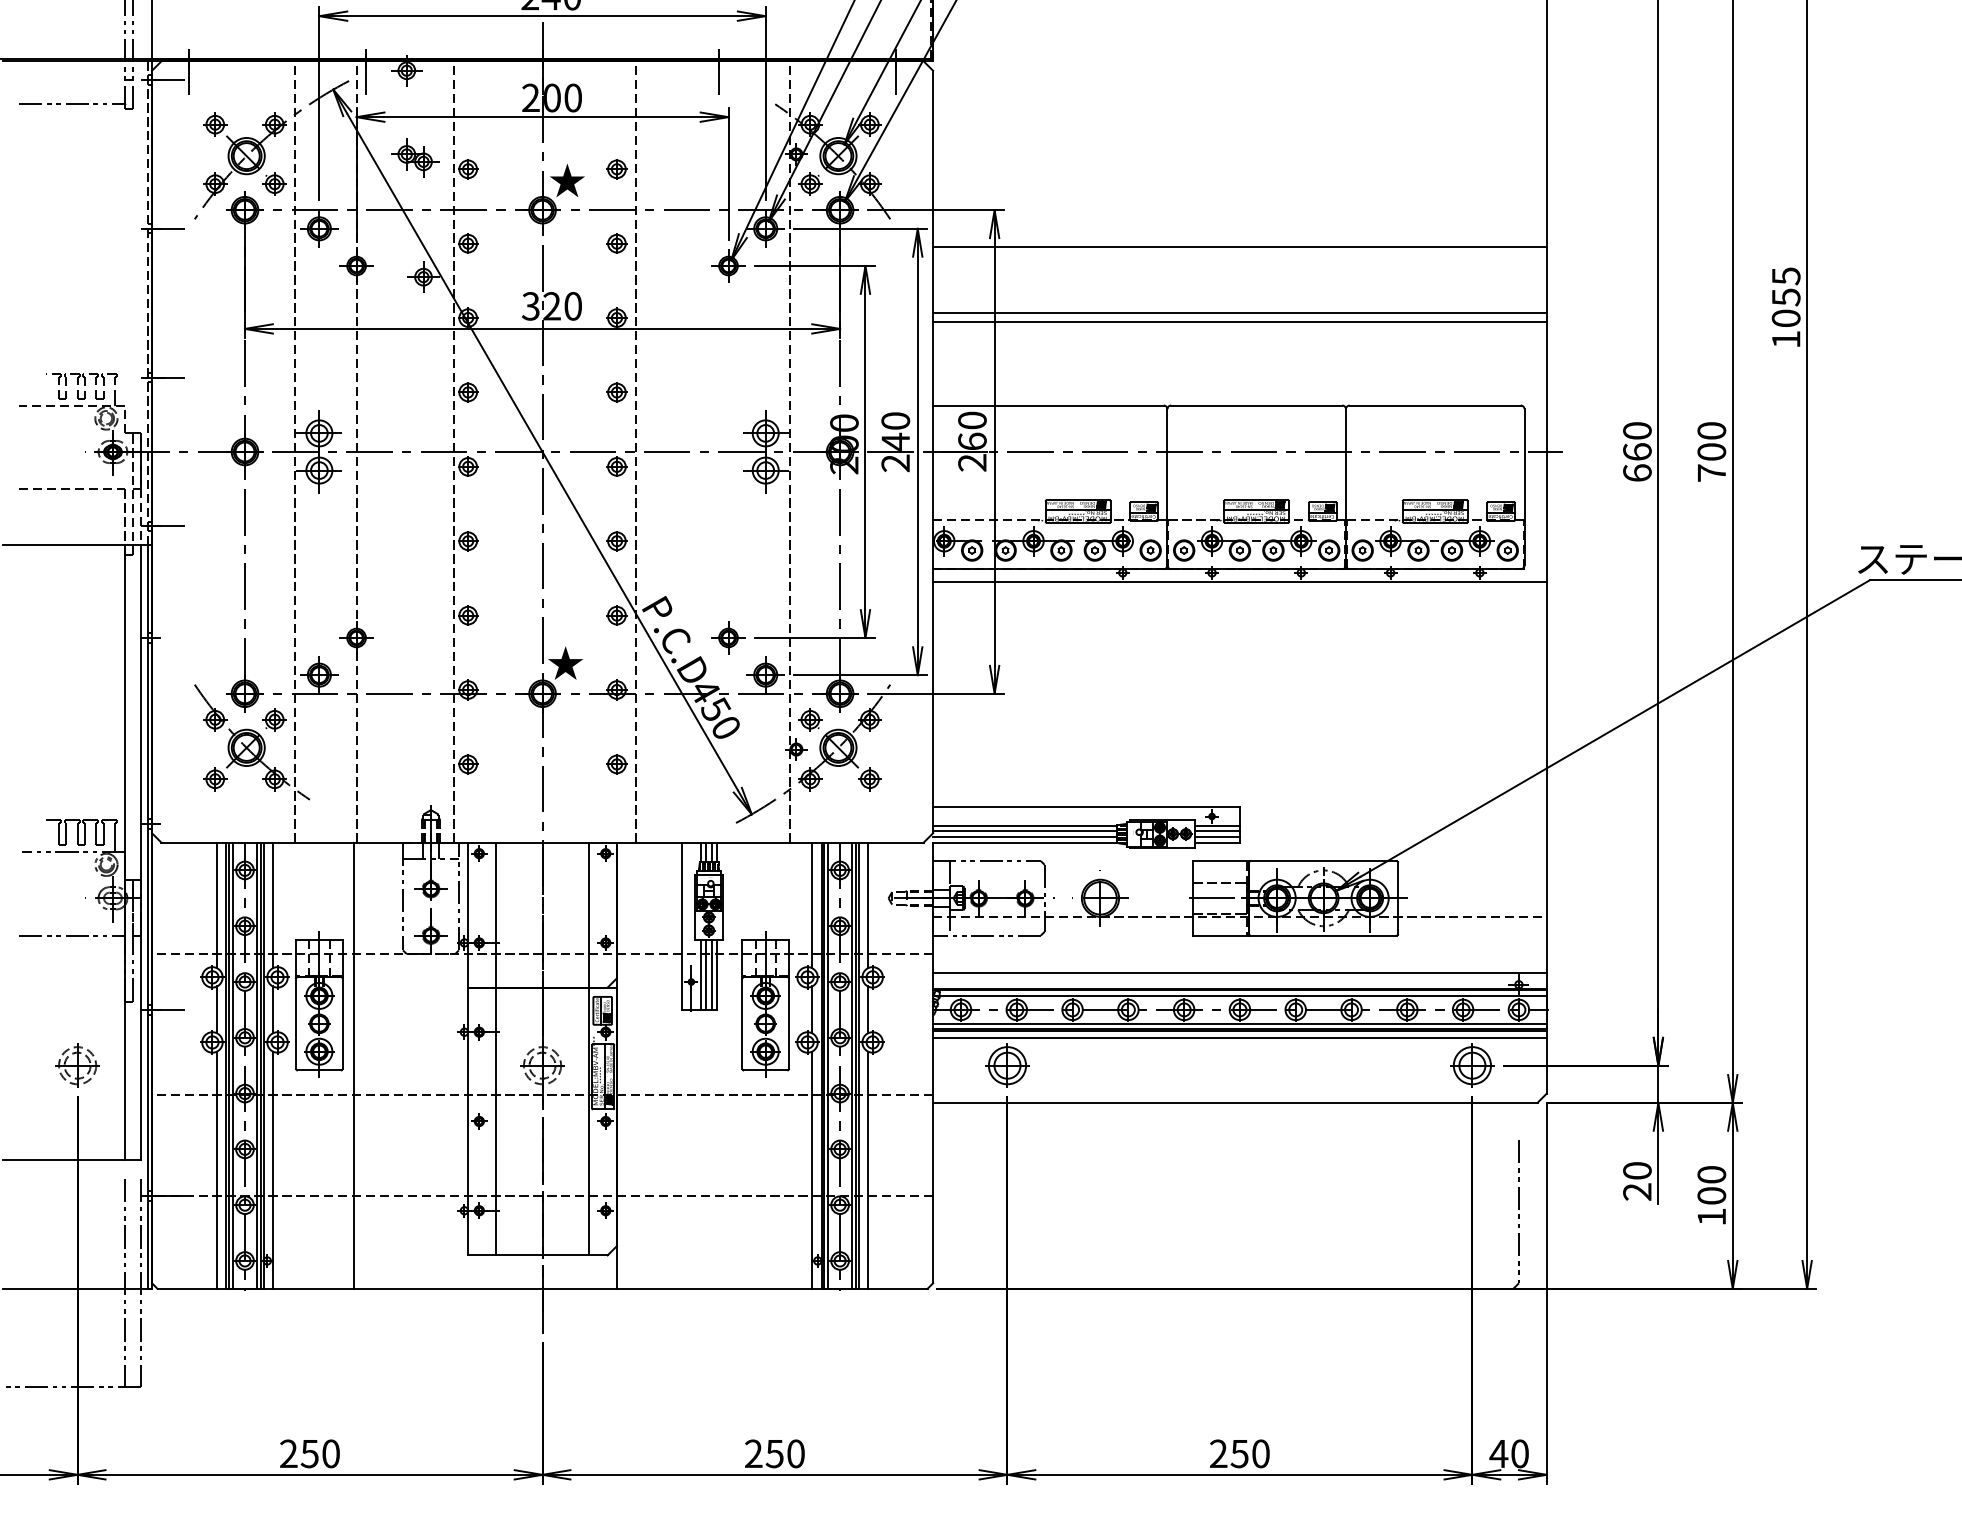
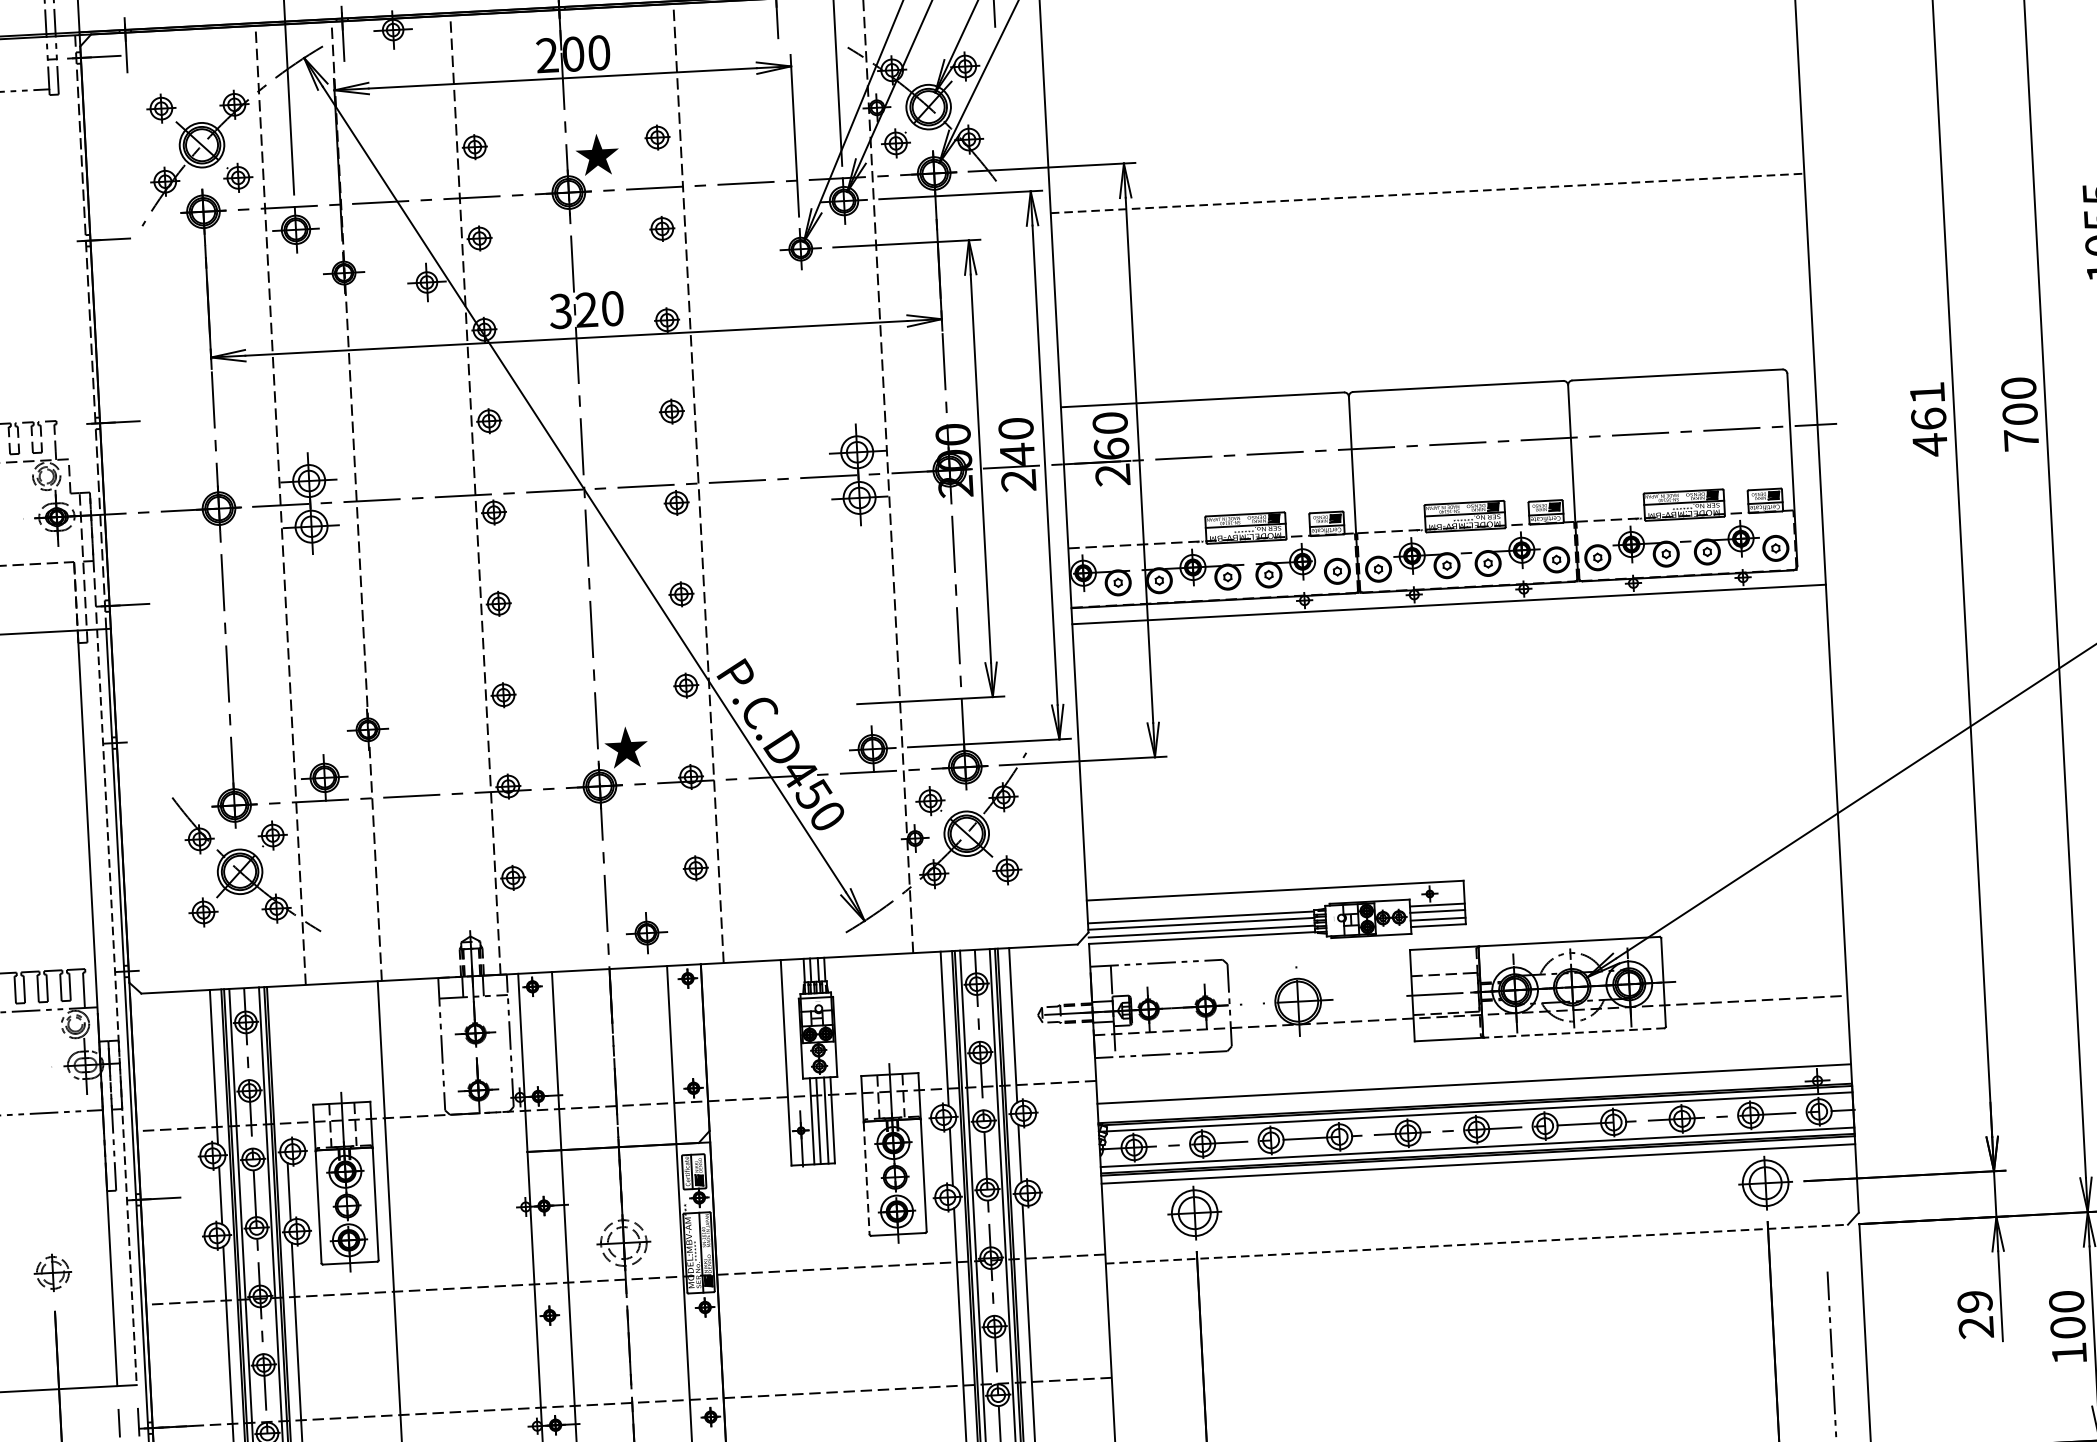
part: (415, 157) -> (409, 136), removed
line: (1239, 247) -> (1427, 193), solid -> dashed
line: (1239, 312) -> (1431, 273), removed
line: (1239, 321) -> (1431, 284), removed
text: (1637, 452) -> (1928, 419), 660 -> 461
part: (728, 637) -> (646, 932), moved
line: (140, 852) -> (116, 1007), solid -> dashed
line: (272, 905) -> (281, 1063), removed
line: (1323, 935) -> (1574, 1032), solid -> dashed
line: (742, 1023) -> (866, 1178), solid -> dashed
part: (77, 1065) -> (52, 1272), size x0.7
line: (1235, 1102) -> (1477, 1243), solid -> dashed
text: (1637, 1170) -> (1975, 1301), 20 -> 29

